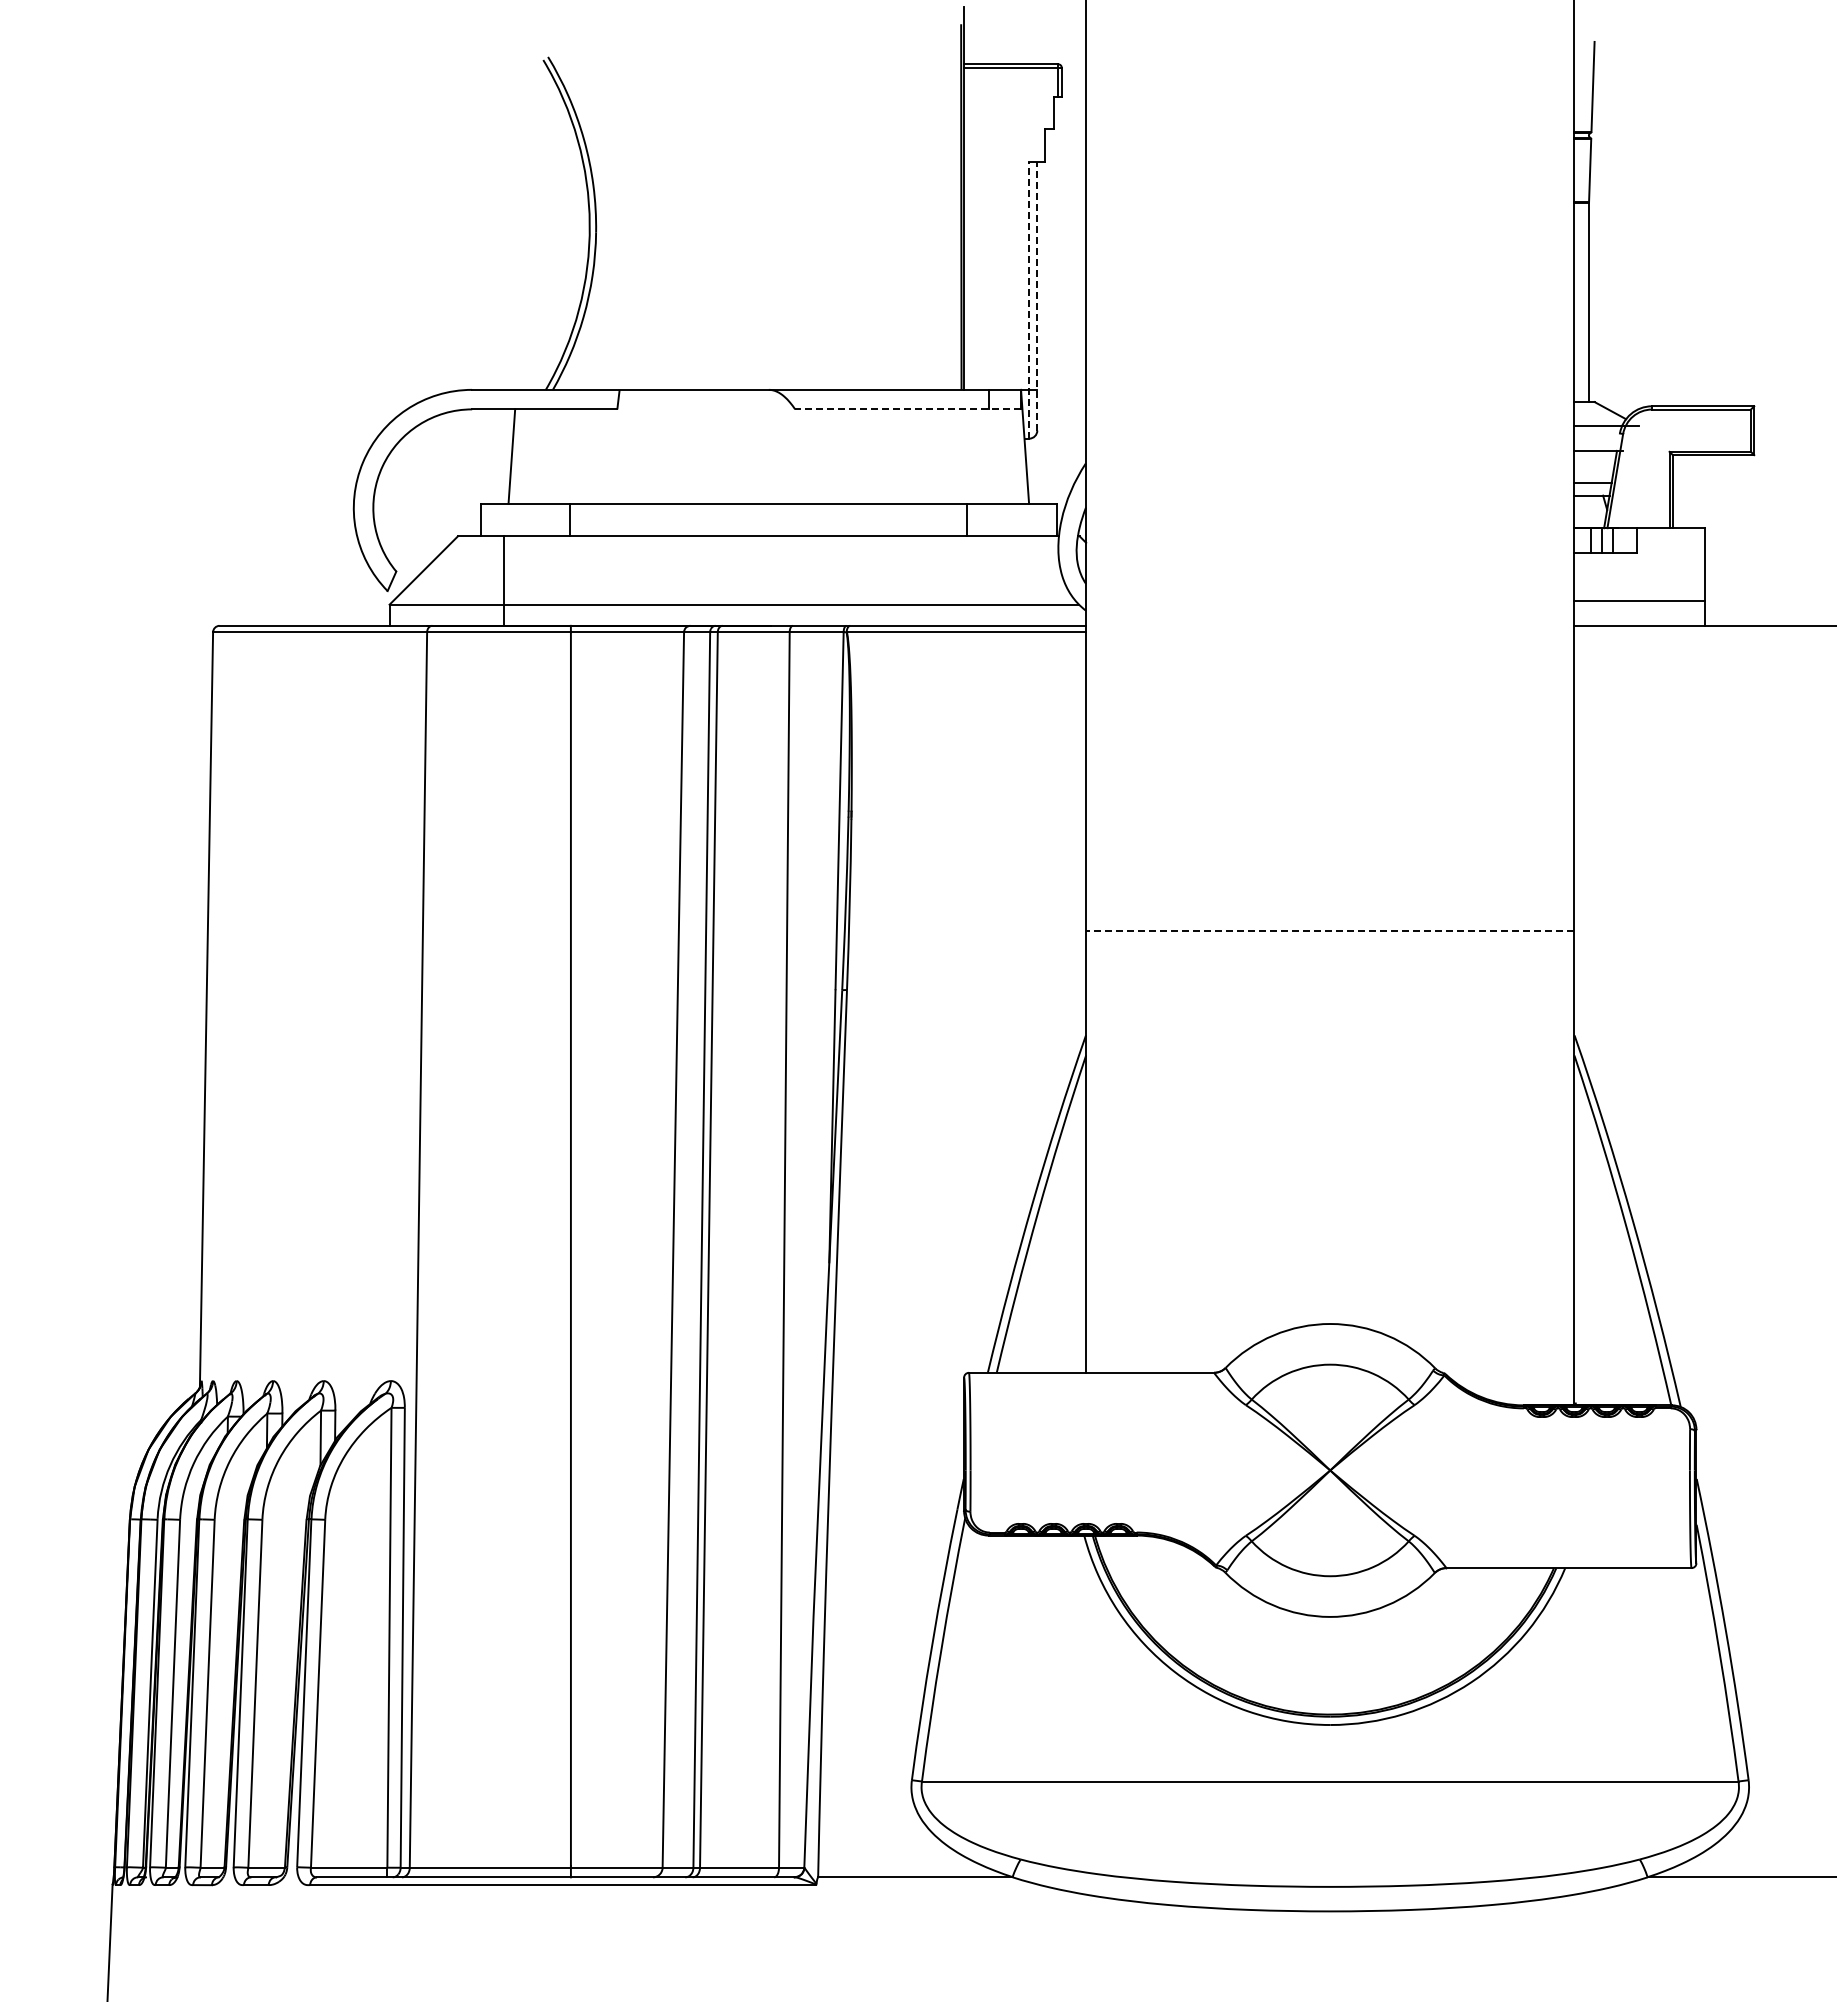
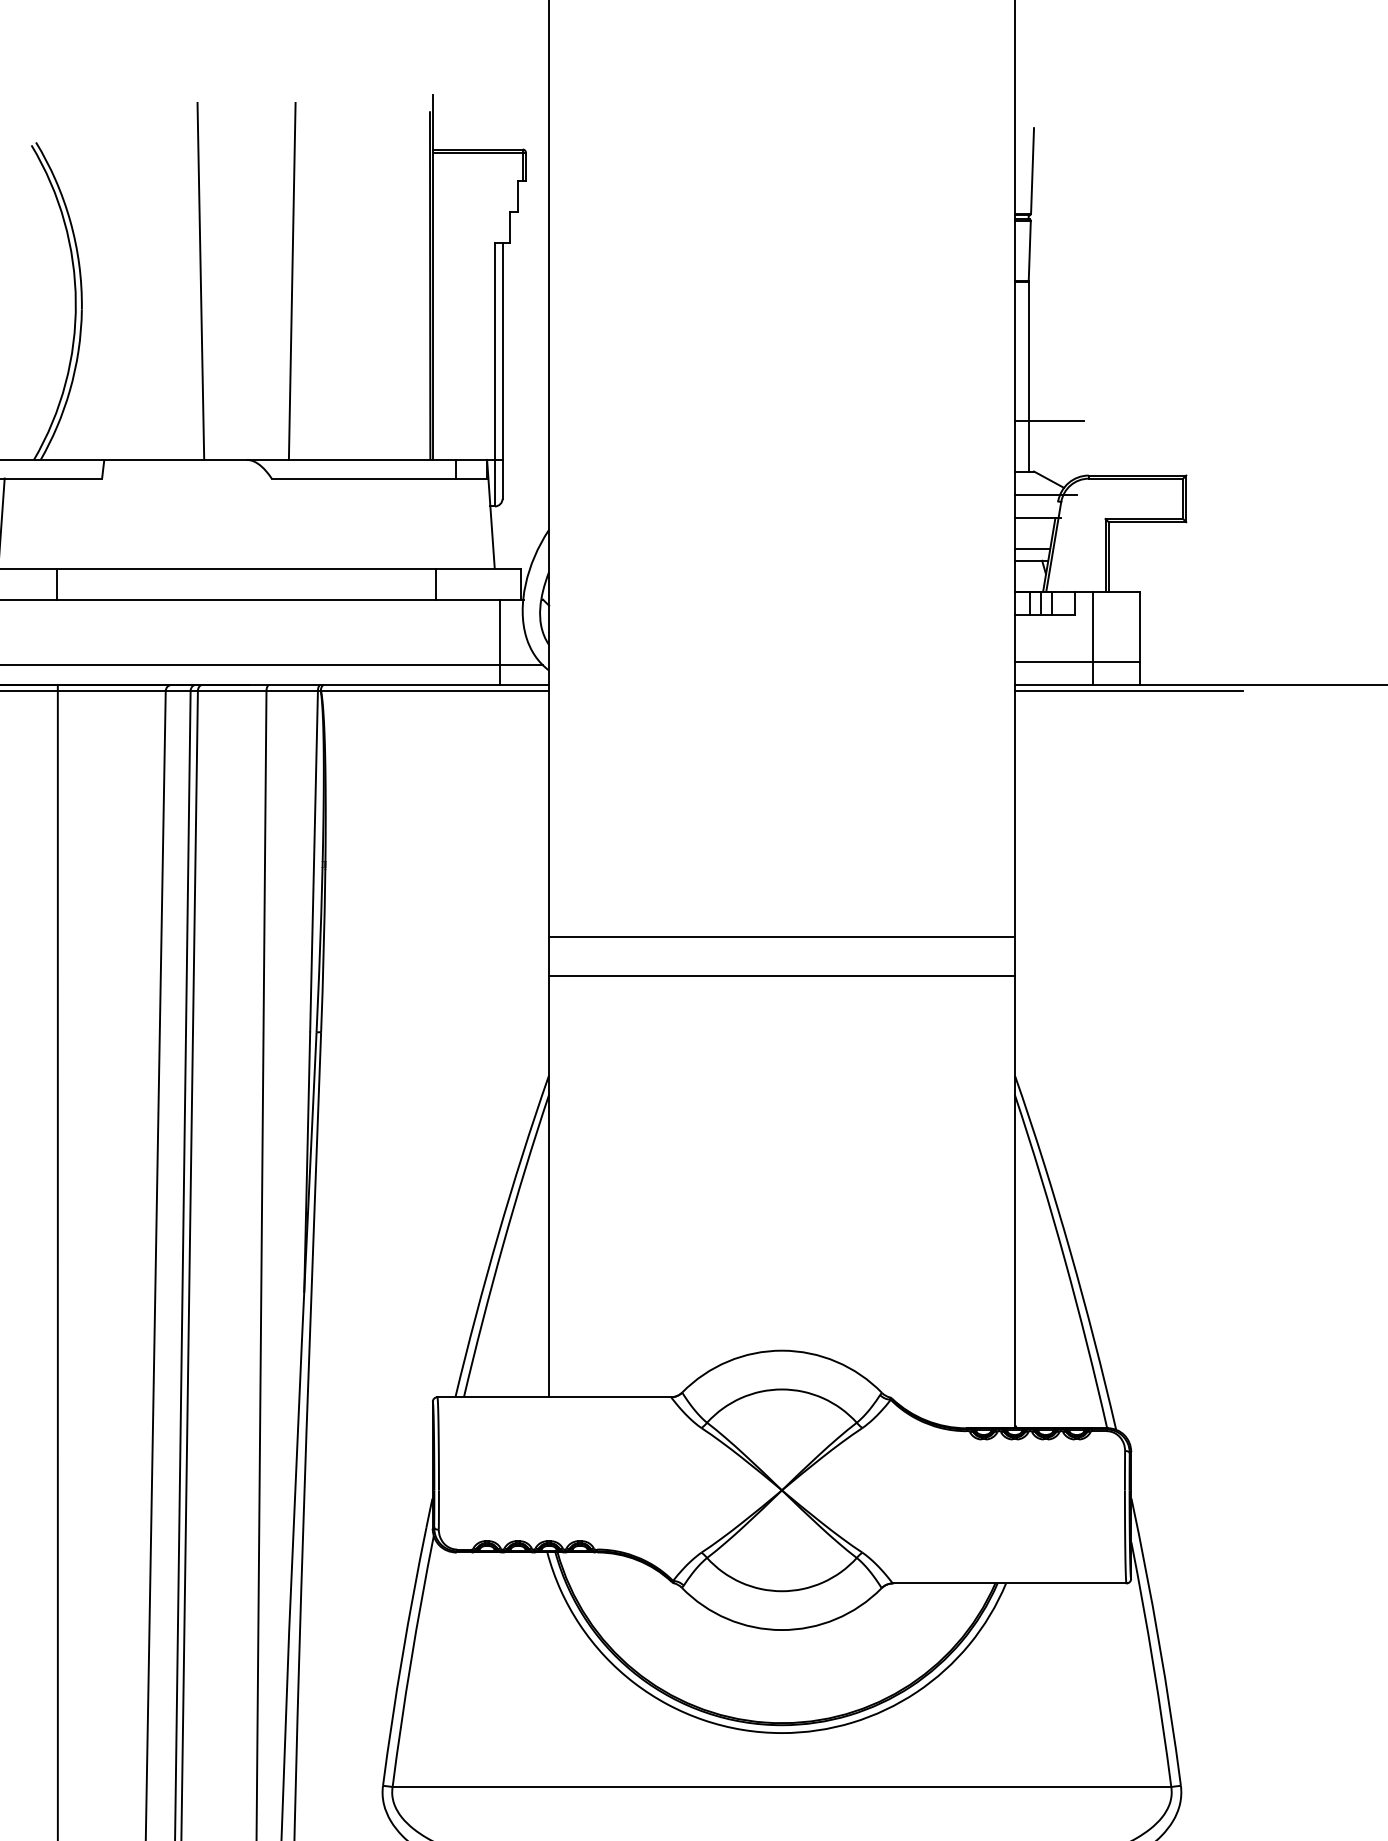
line: (720, 202) -> (200, 281), added
line: (816, 202) -> (292, 281), added
line: (1037, 295) -> (502, 369), dashed -> solid
line: (1029, 299) -> (495, 373), dashed -> solid
line: (1610, 349) -> (1049, 421), added
line: (908, 409) -> (379, 478), dashed -> solid
line: (1656, 576) -> (1093, 637), added
line: (1034, 580) -> (499, 641), added
line: (1693, 631) -> (1128, 690), added
line: (1330, 889) -> (782, 936), added
line: (1329, 930) -> (781, 975), dashed -> solid

